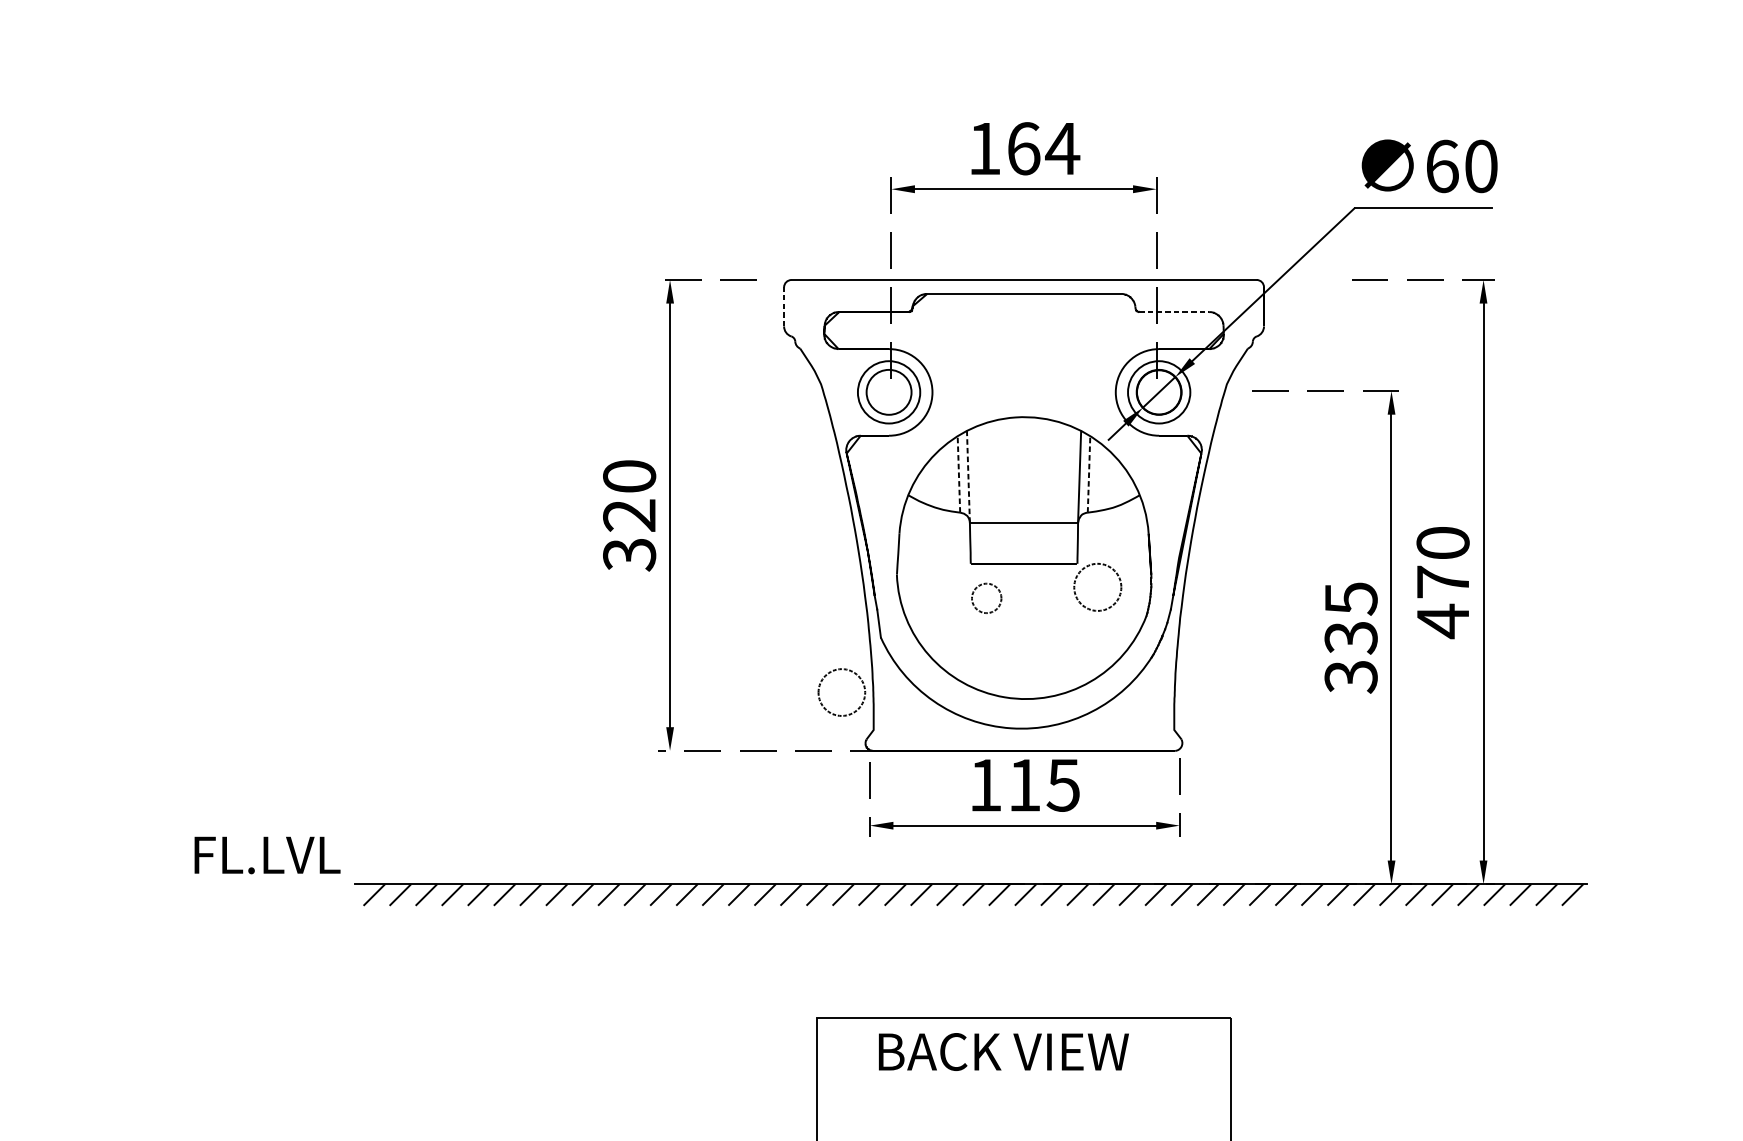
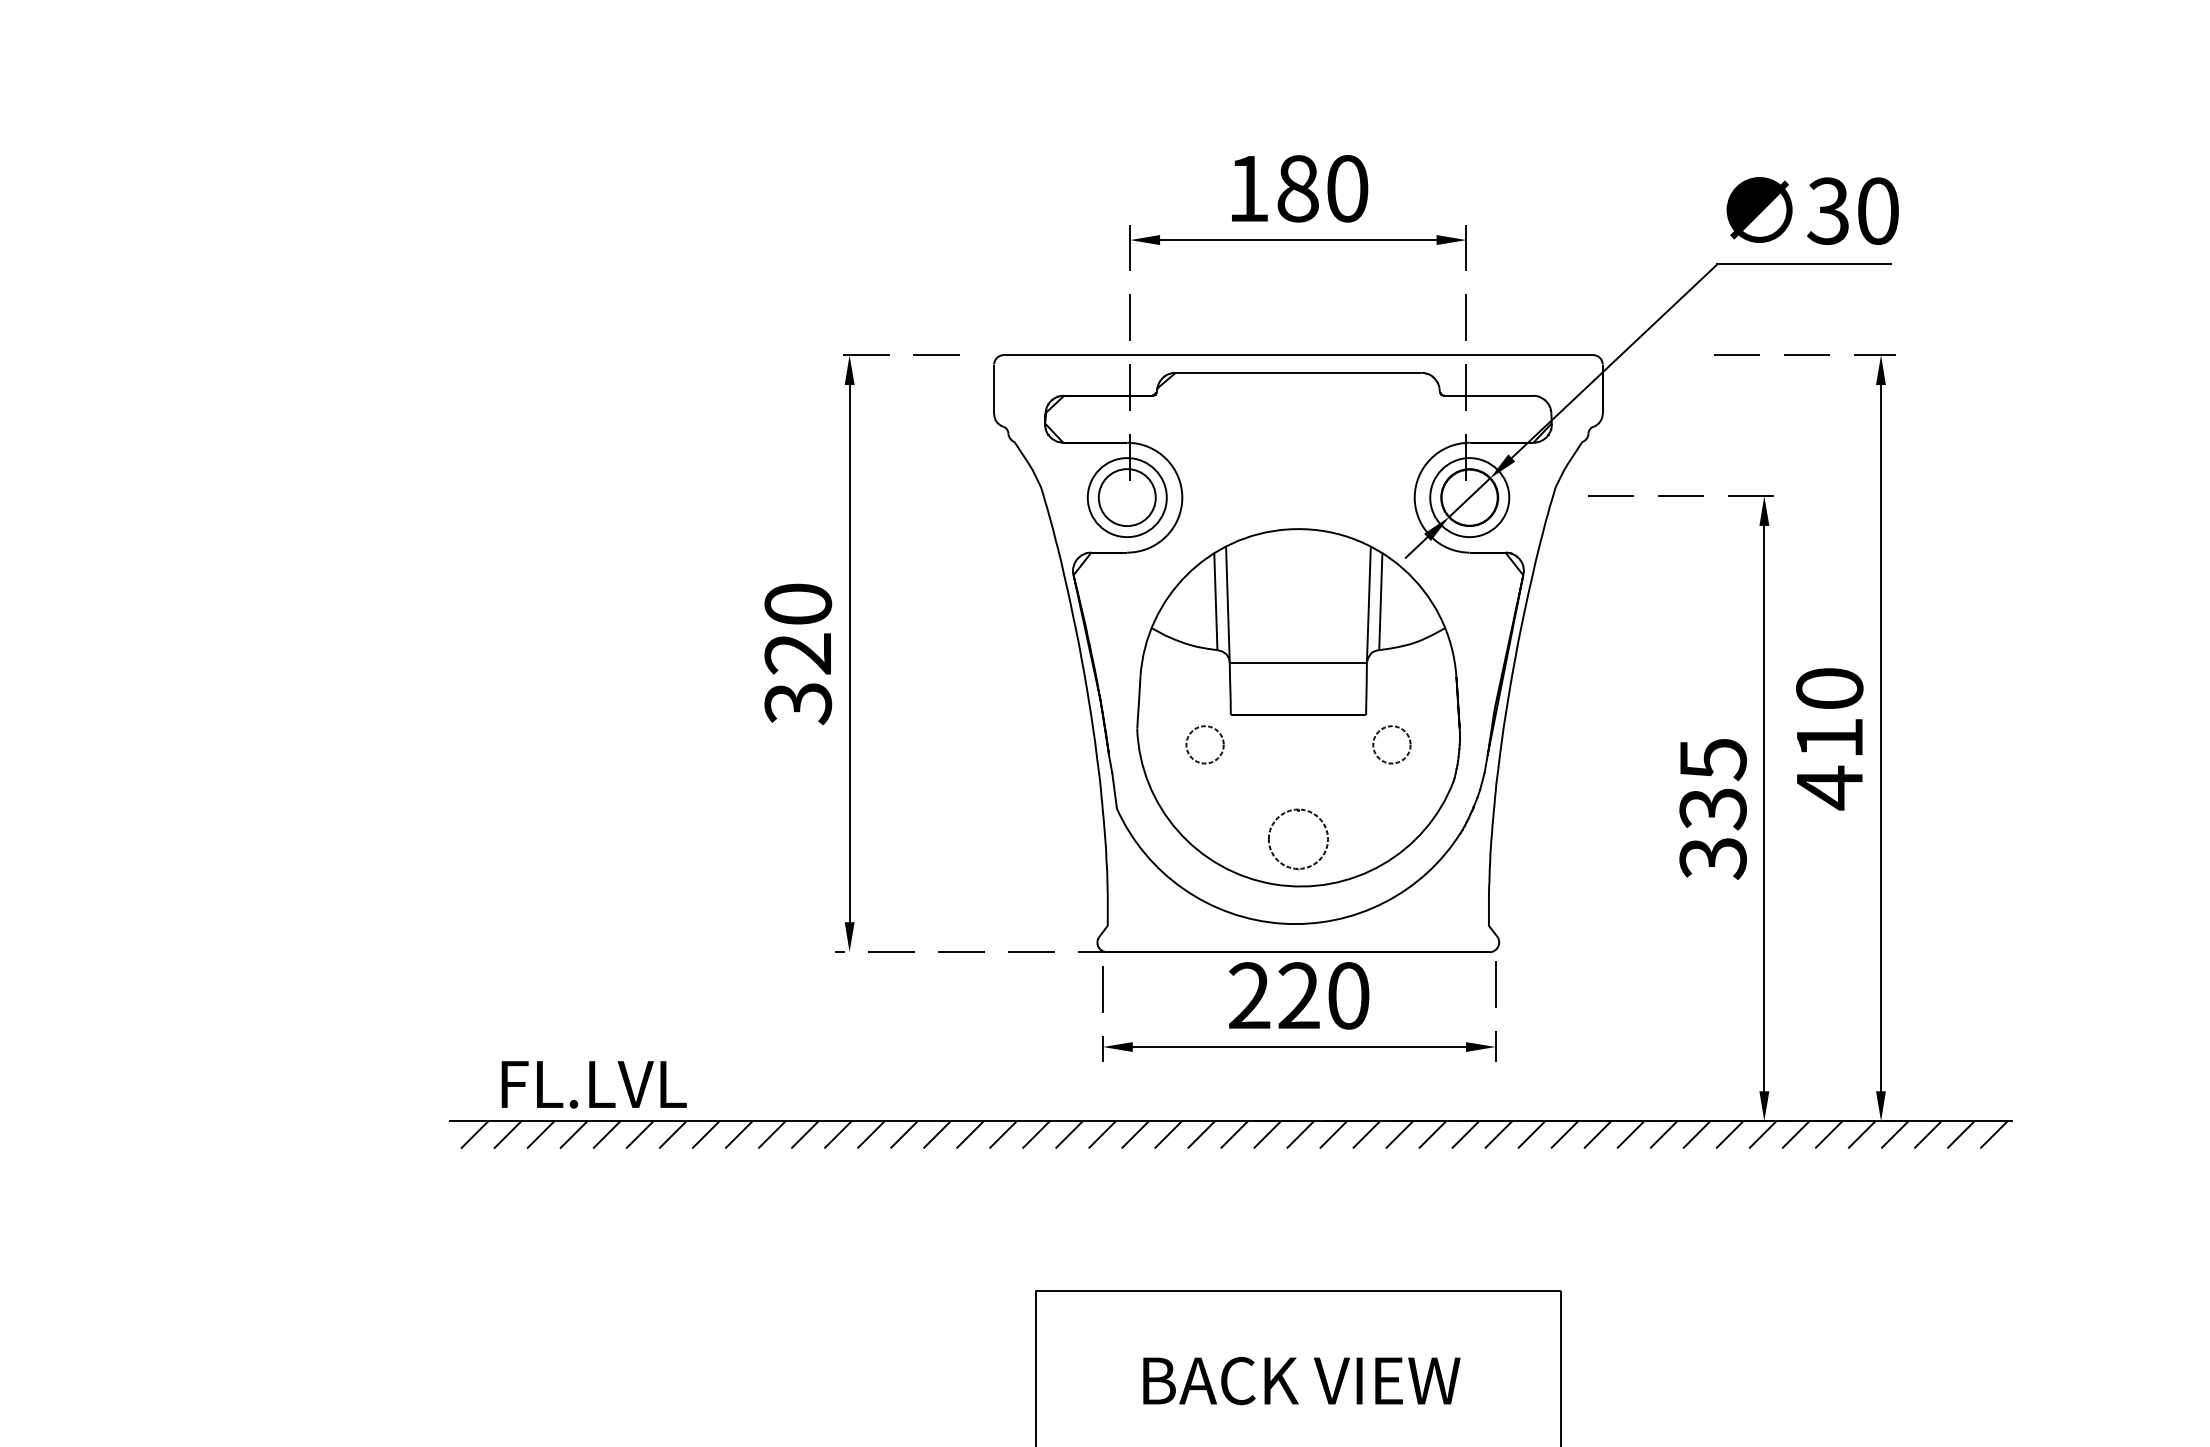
text: (1043, 148) -> (1323, 188), 164 -> 180
text: (1442, 165) -> (1828, 210), 60 -> 30
line: (784, 307) -> (994, 389), dashed -> solid
line: (1174, 311) -> (1489, 395), dashed -> solid
line: (958, 474) -> (1215, 601), dashed -> solid
line: (1088, 474) -> (1380, 601), dashed -> solid
line: (968, 476) -> (1227, 604), dashed -> solid
text: (1442, 581) -> (1829, 737), 470 -> 410
circle: (1097, 587) -> (1391, 744), size x0.62
circle: (986, 598) -> (1204, 744), moved
part: (841, 670) -> (1298, 811), moved
text: (1024, 785) -> (1299, 995), 115 -> 220
text: (266, 855) -> (593, 1084), moved
text: (1003, 1051) -> (1301, 1380), moved

